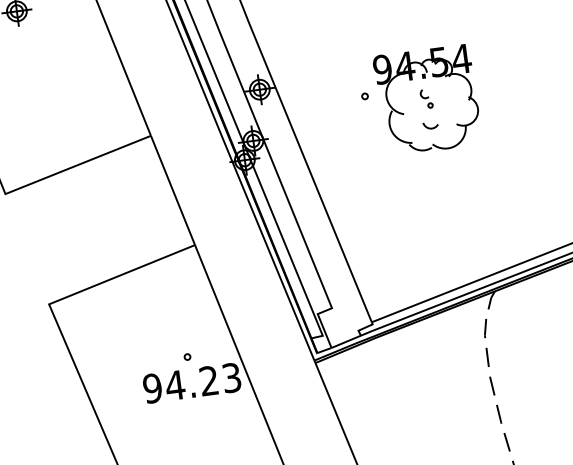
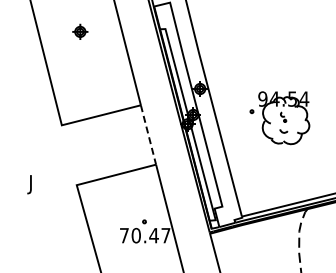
part: (419, 102) -> (279, 118), moved
line: (172, 189) -> (148, 134), solid -> dashed
text: (190, 383) -> (144, 235), 94.23 -> 70.47

